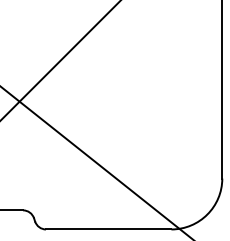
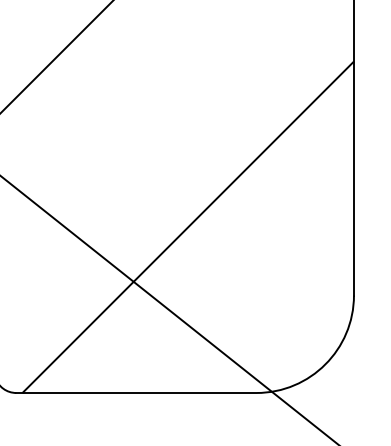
line: (135, 142) -> (187, 226), added

